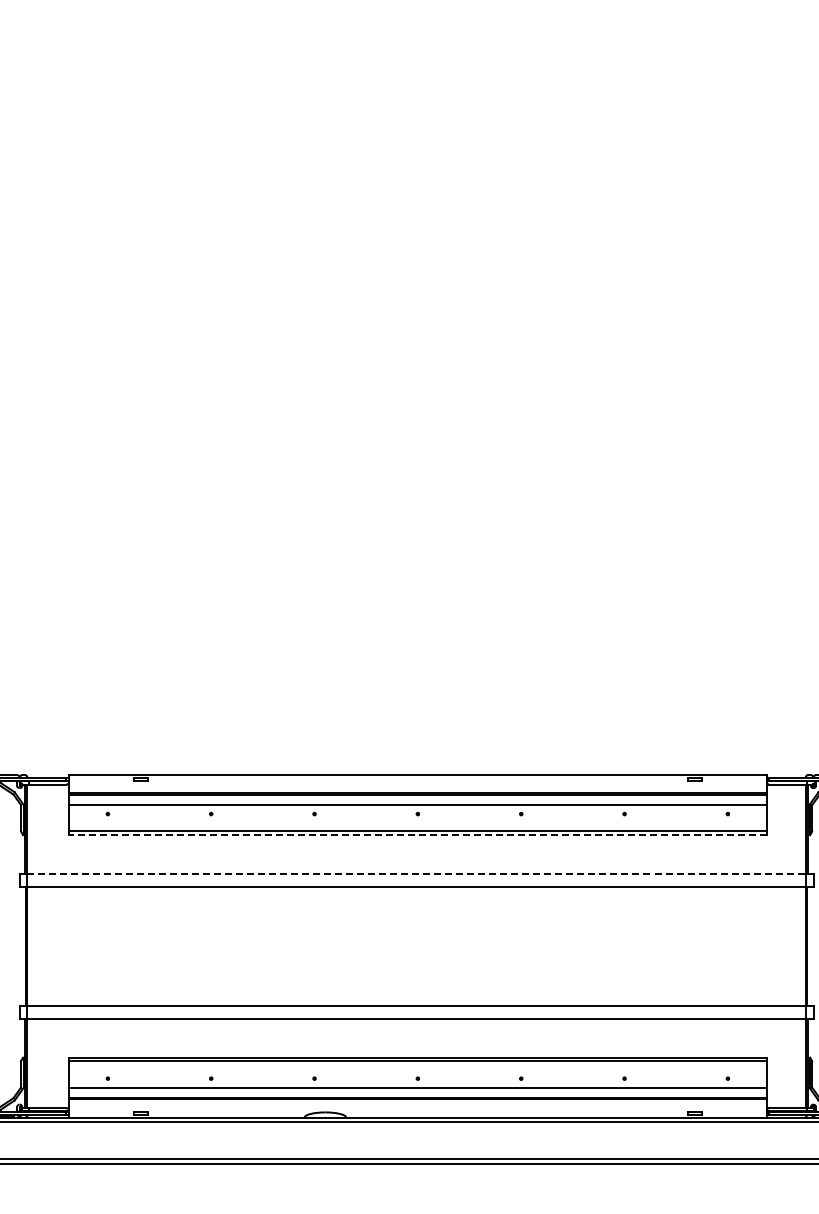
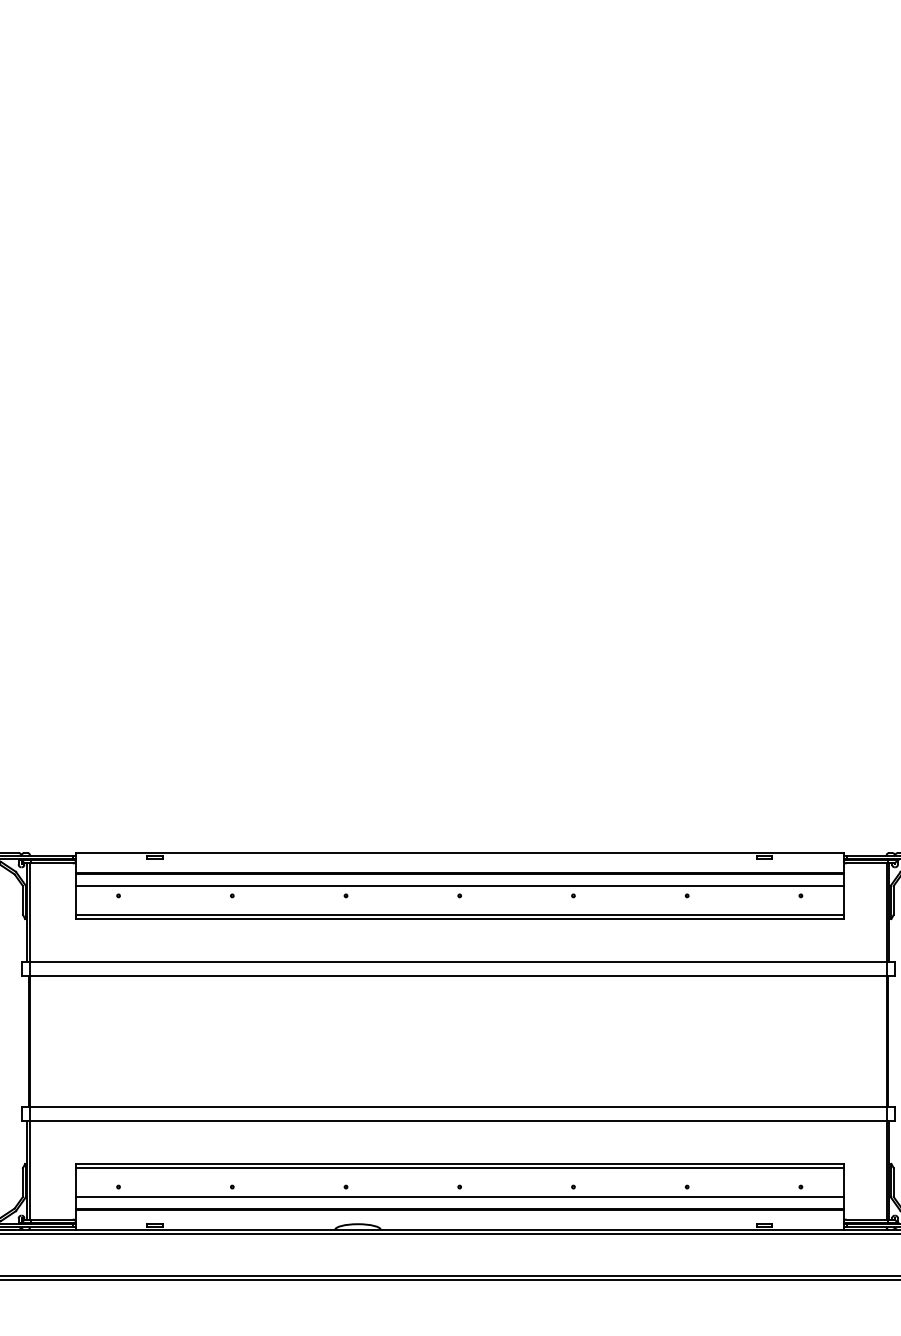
line: (417, 835) -> (459, 919), dashed -> solid
line: (417, 873) -> (459, 961), dashed -> solid

